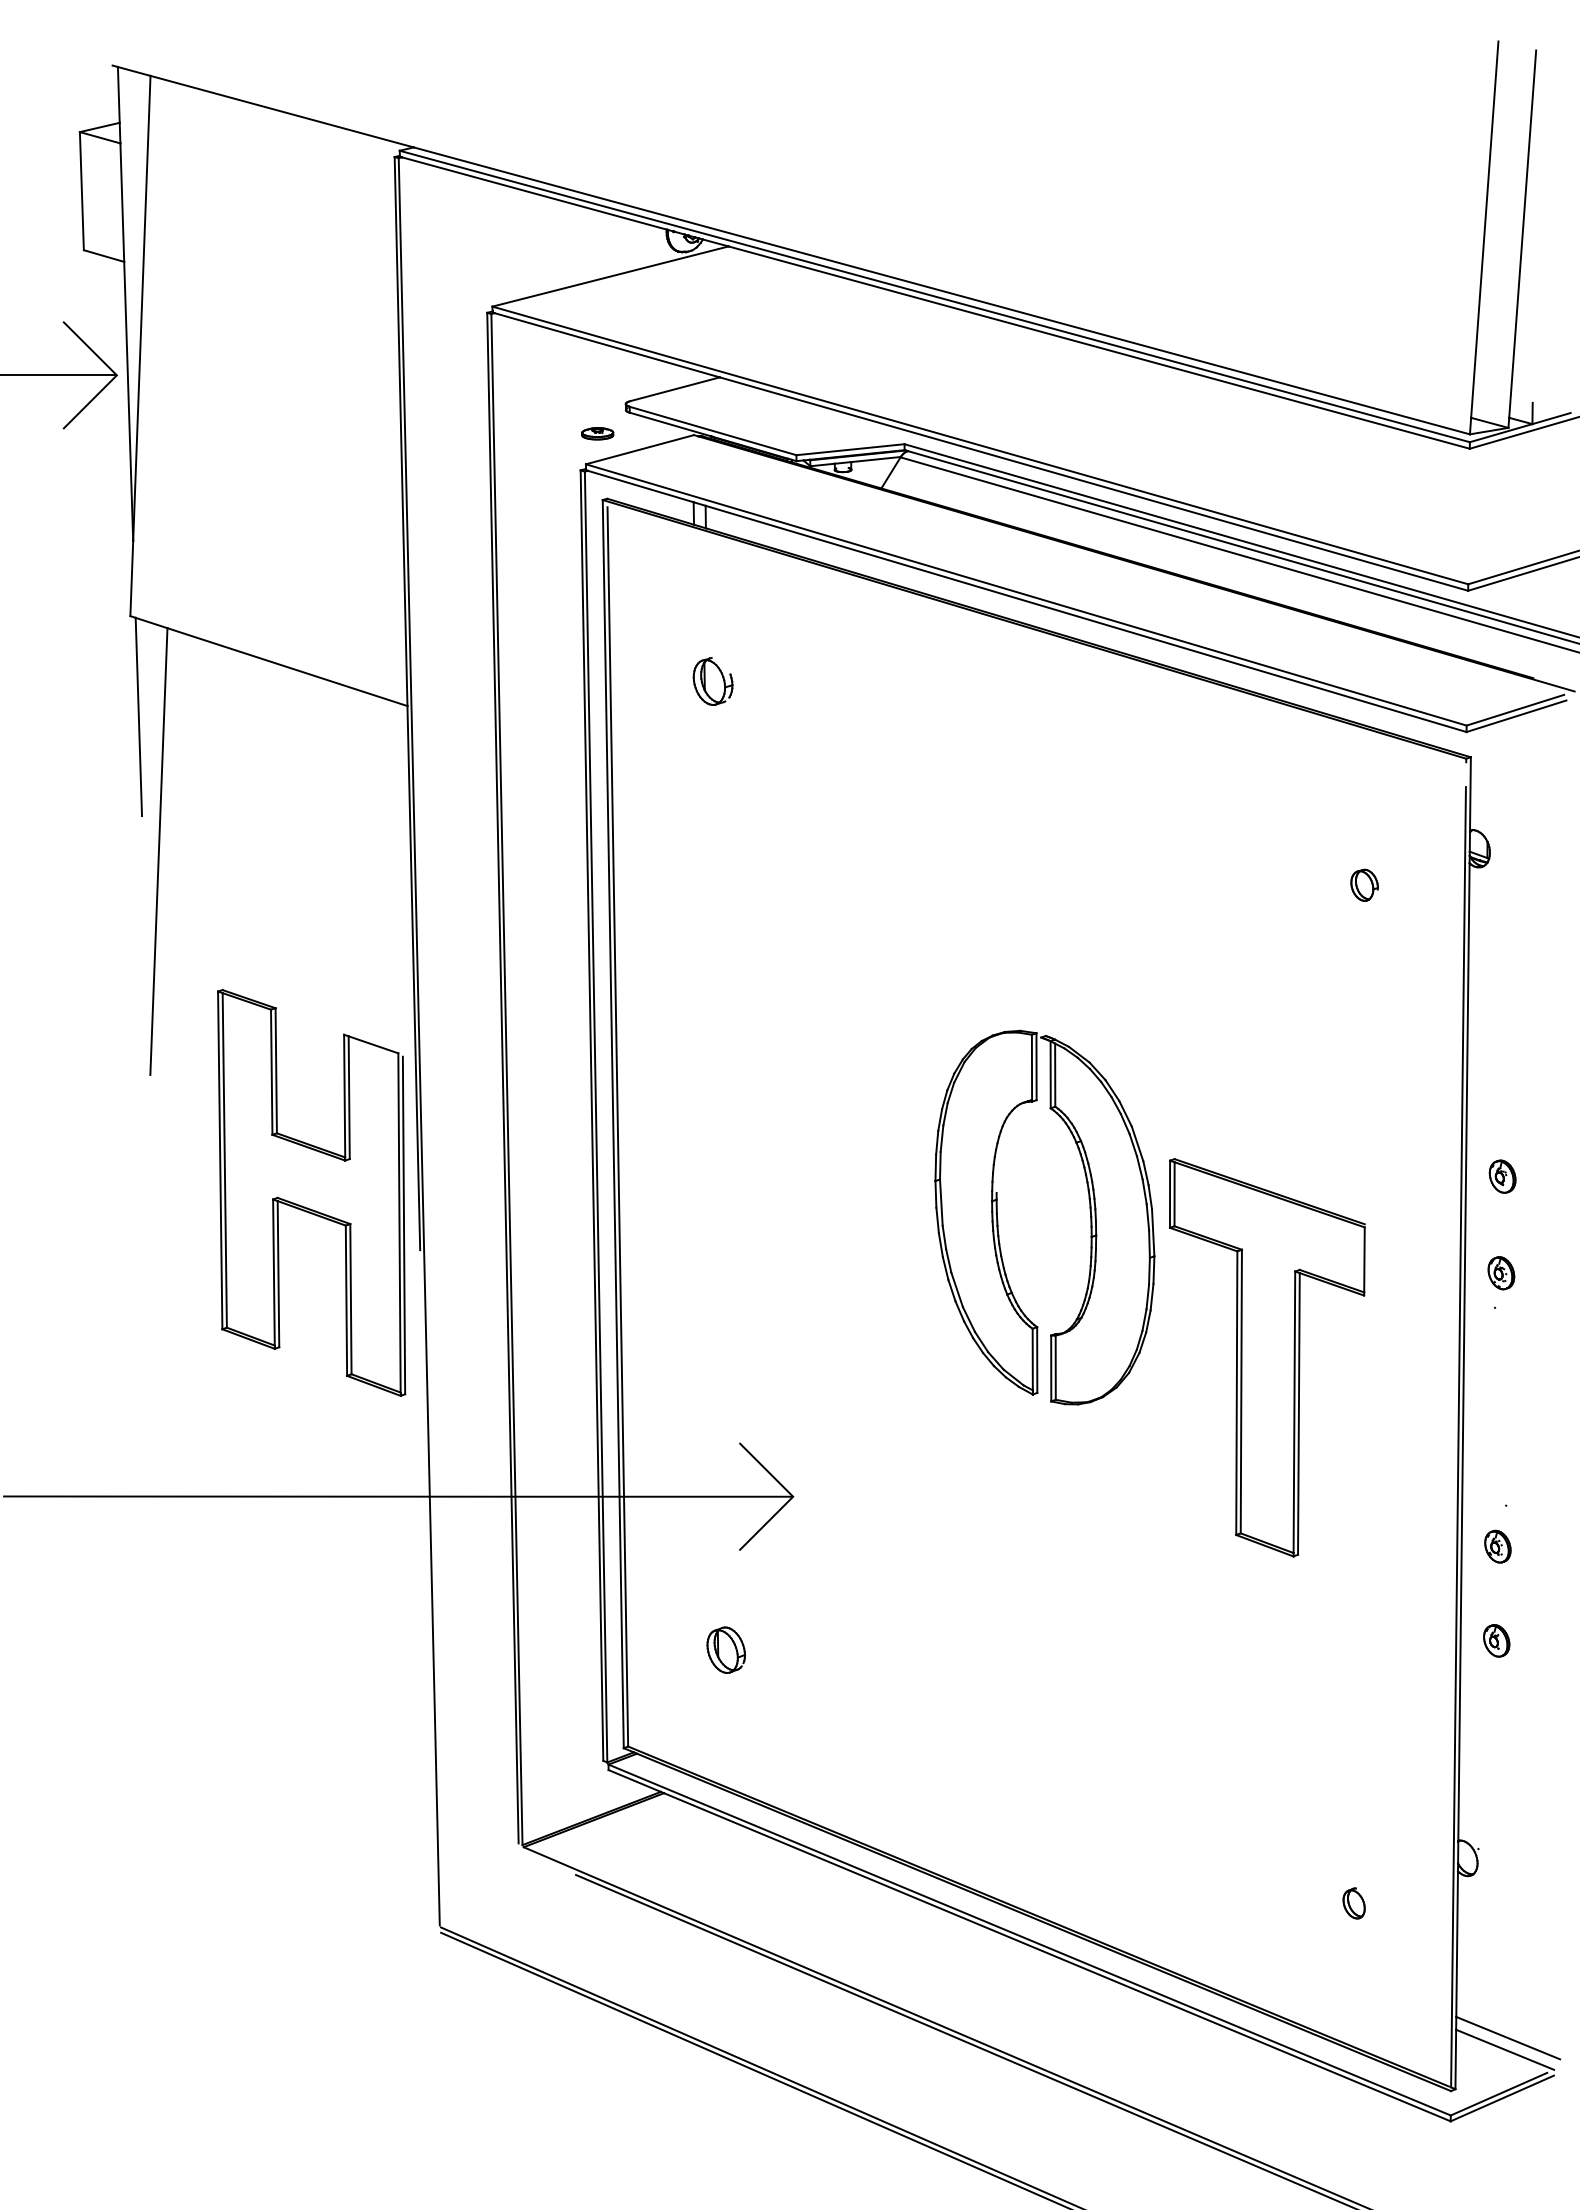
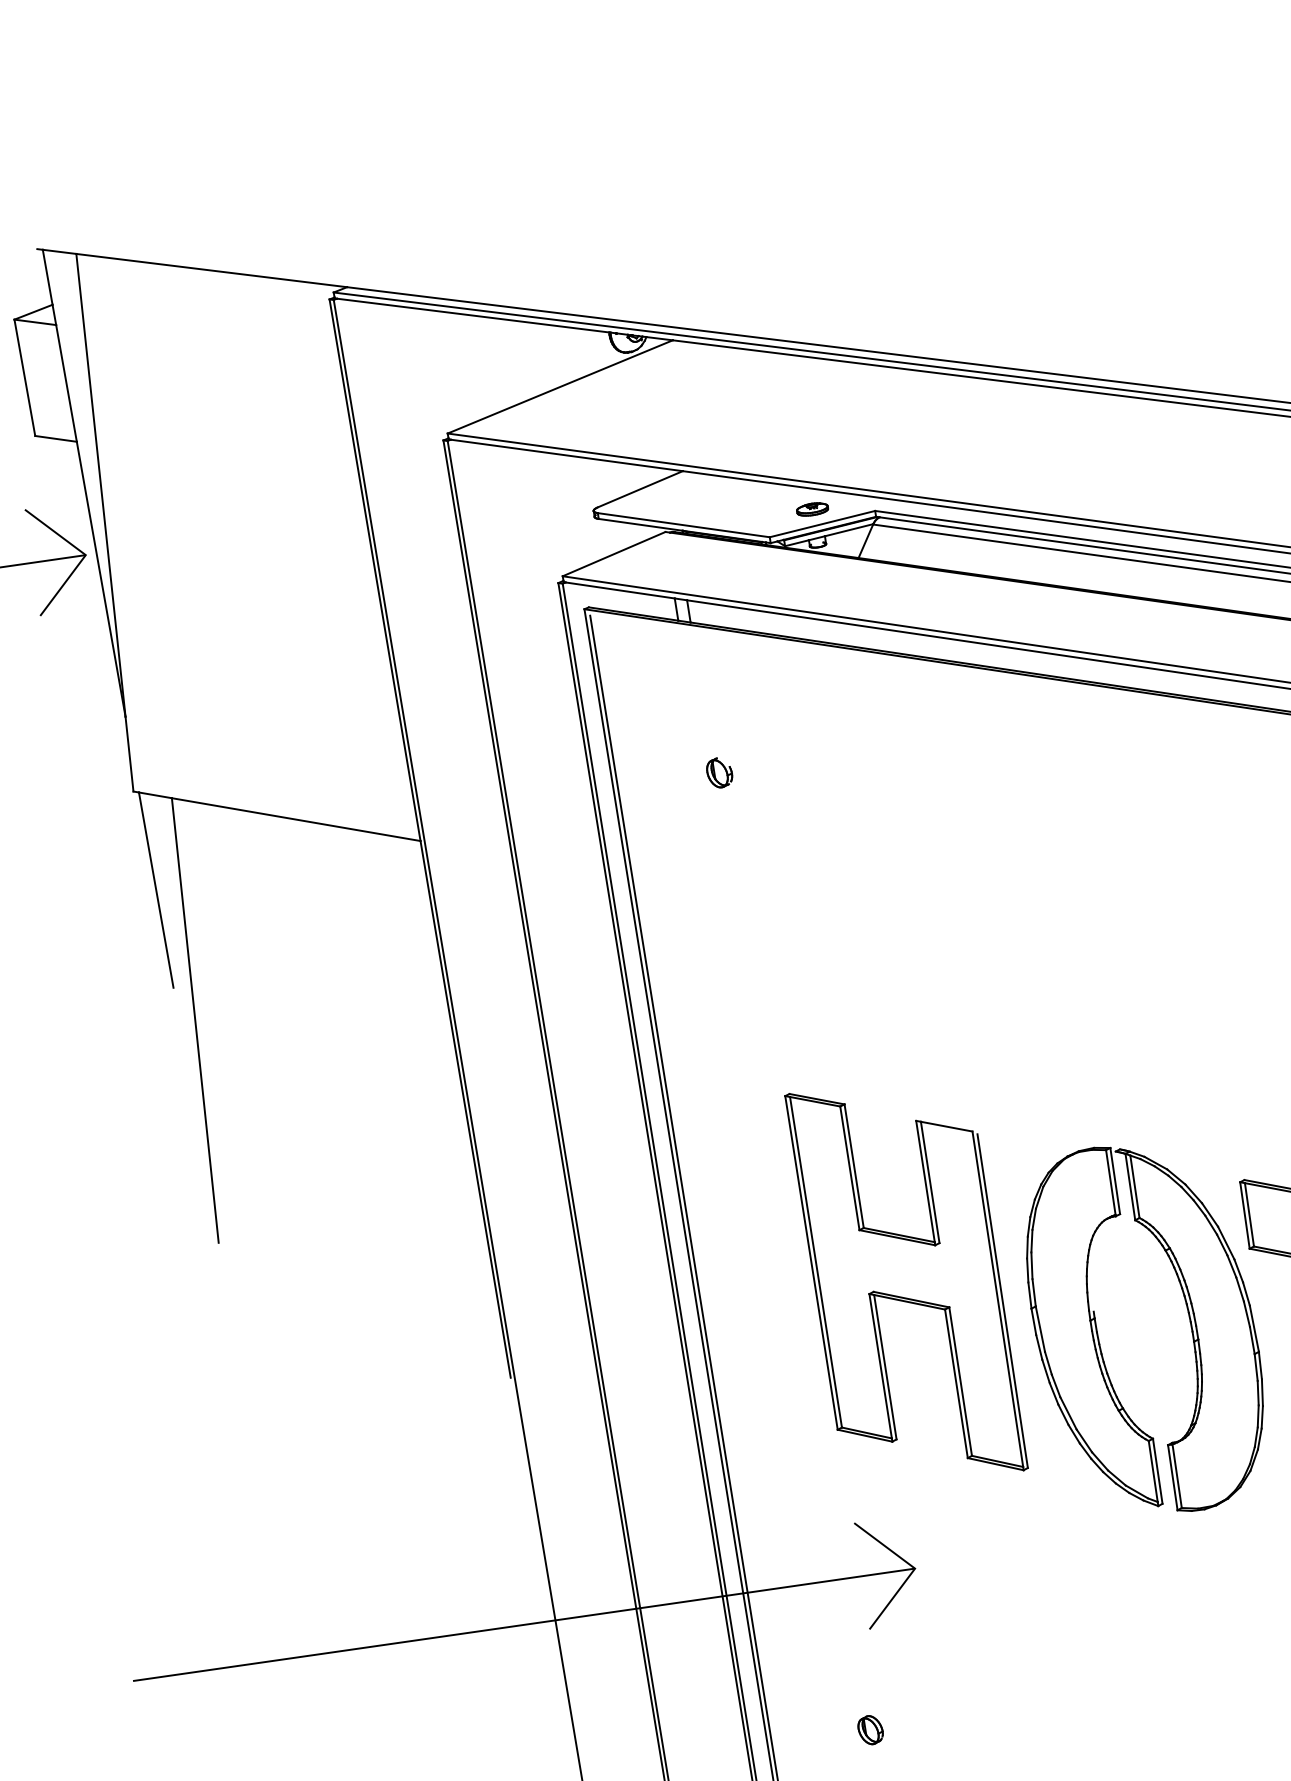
part: (597, 433) -> (812, 509), moved
part: (713, 680) -> (719, 772), size x0.62
part: (311, 1192) -> (906, 1281), moved
part: (1089, 1210) -> (1188, 1315), moved
part: (725, 1650) -> (870, 1730), size x0.62

